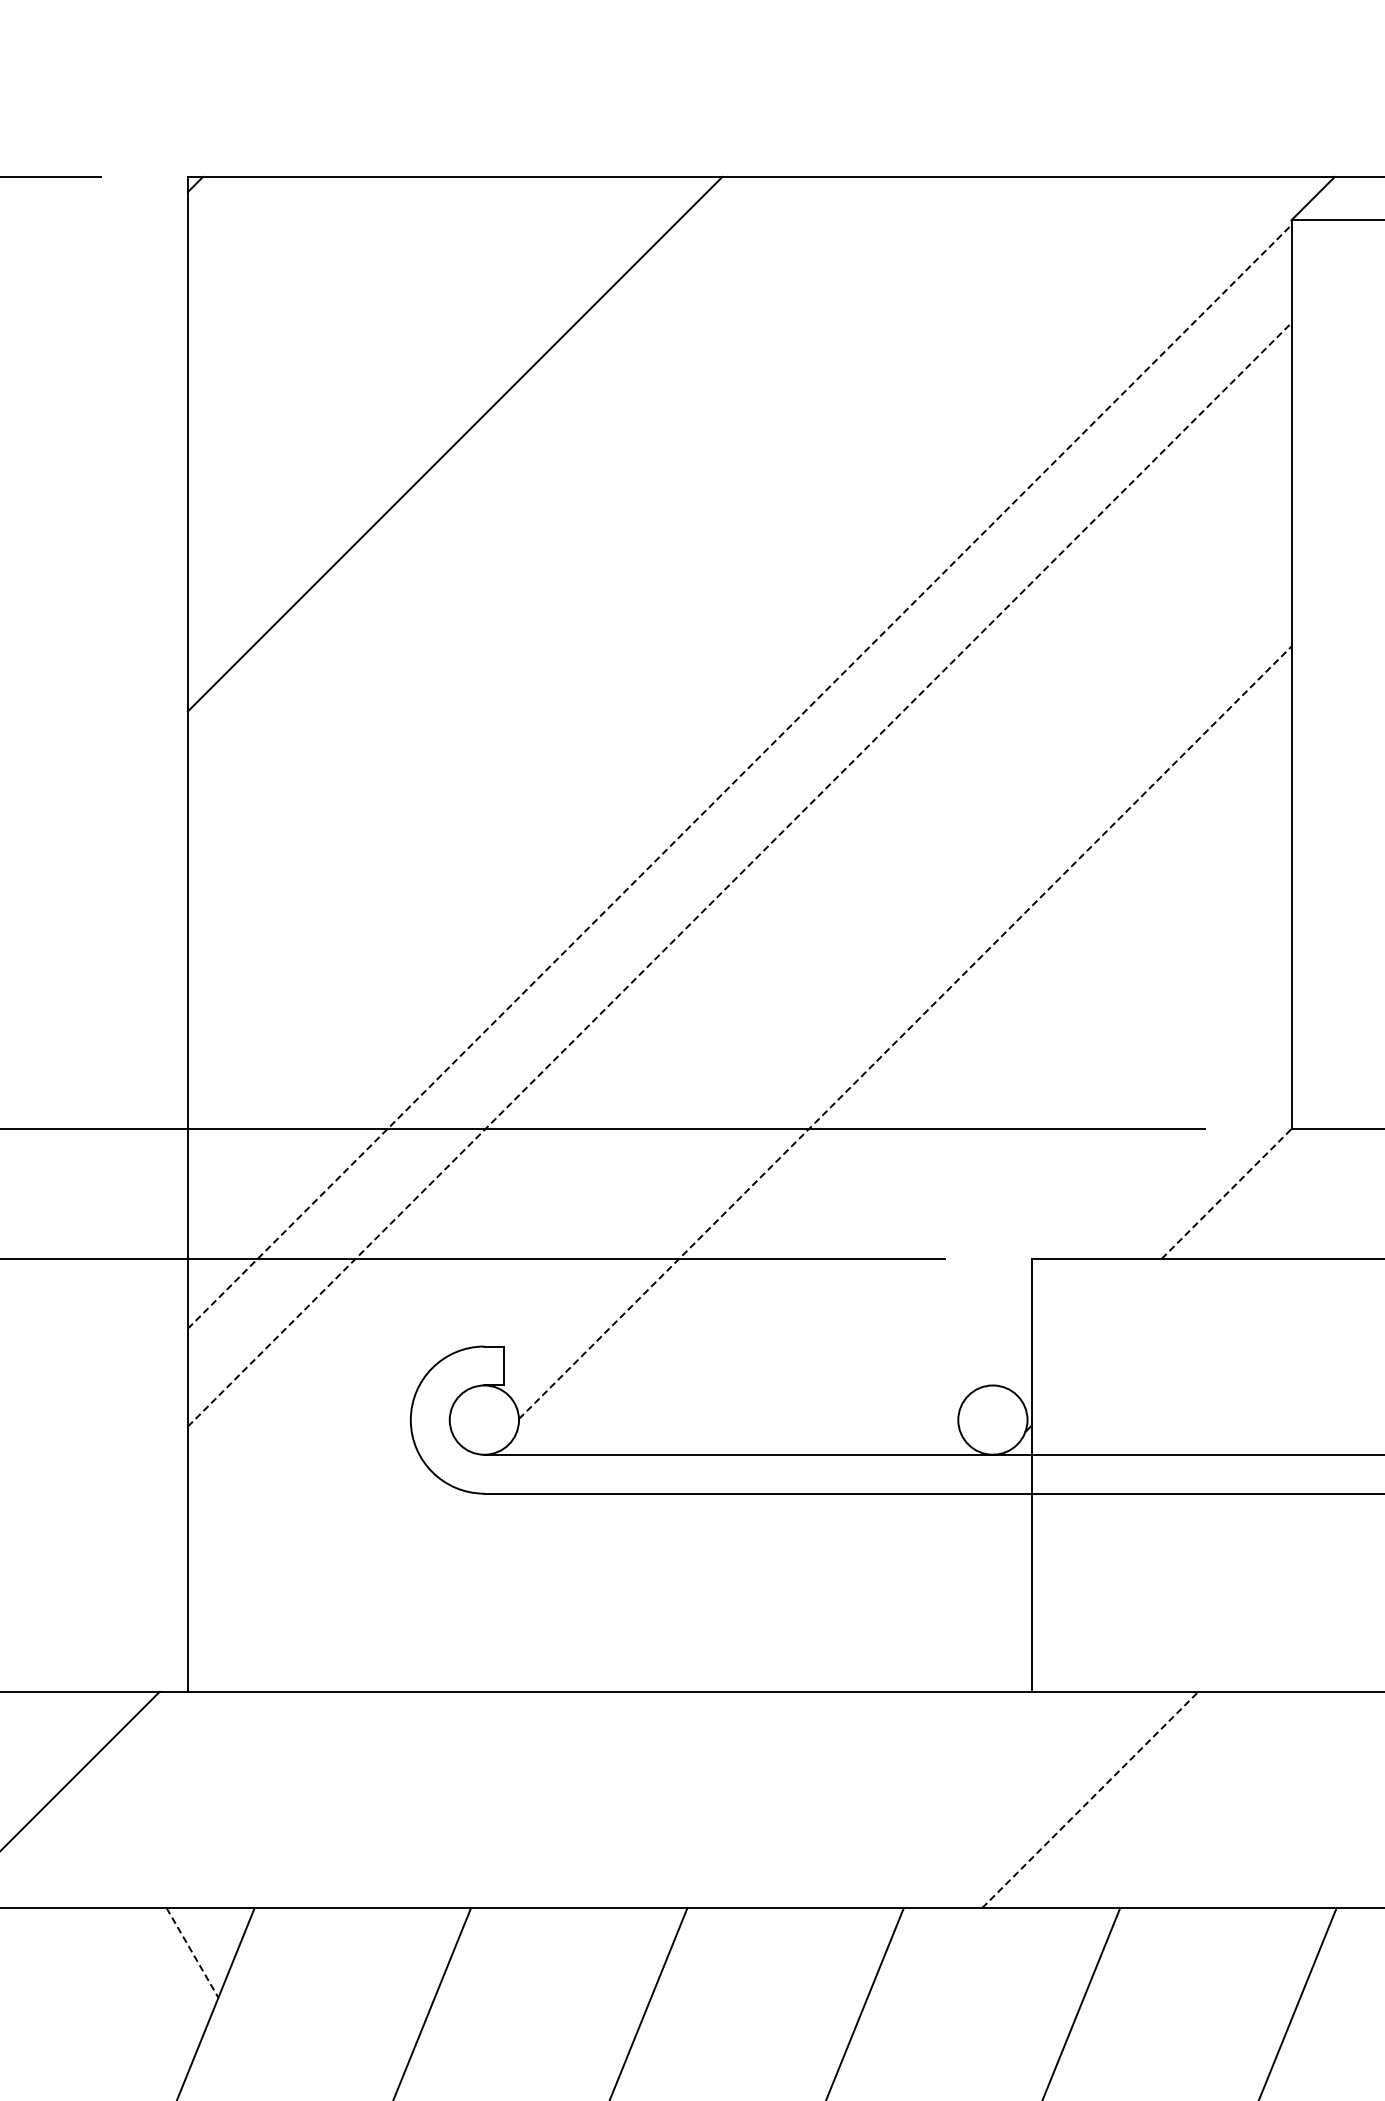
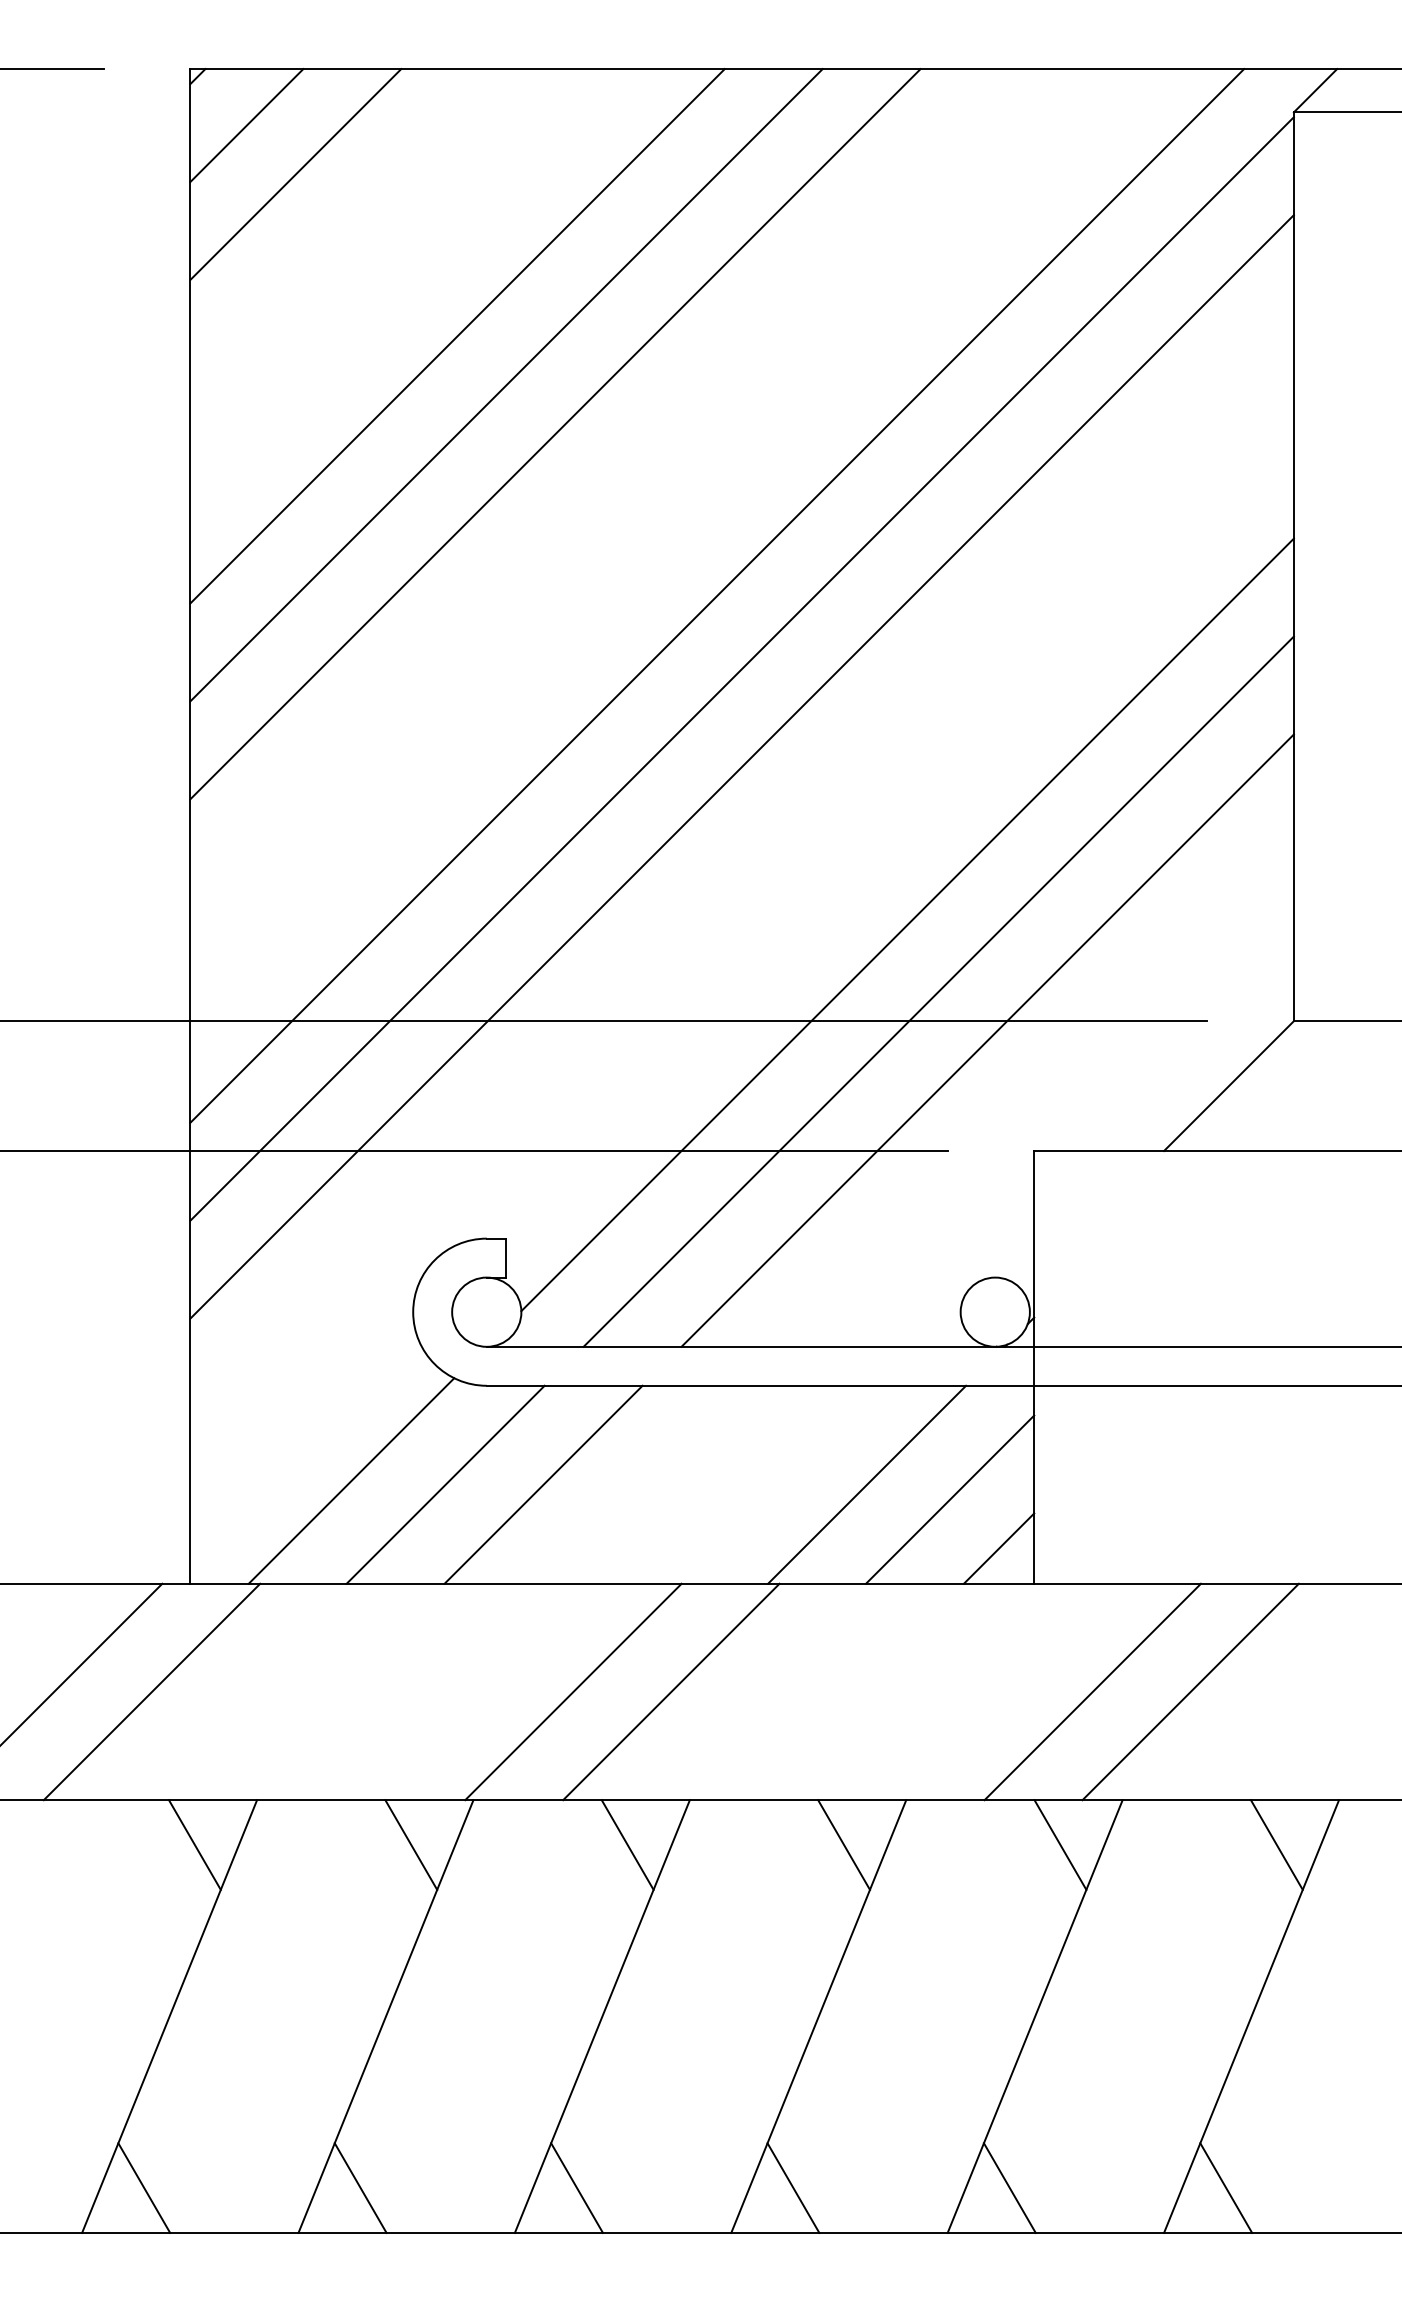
line: (244, 233) -> (246, 125), added
line: (293, 282) -> (295, 174), added
line: (504, 493) -> (506, 385), added
line: (553, 542) -> (555, 434), added
line: (715, 703) -> (717, 595), added
line: (740, 776) -> (742, 668), dashed -> solid
line: (740, 874) -> (742, 766), dashed -> solid
line: (906, 1032) -> (908, 924), dashed -> solid
line: (936, 1099) -> (938, 991), added
line: (985, 1148) -> (987, 1040), added
line: (1226, 1194) -> (1228, 1086), dashed -> solid
line: (349, 1588) -> (351, 1480), added
line: (443, 1592) -> (445, 1484), added
line: (541, 1592) -> (543, 1484), added
line: (865, 1592) -> (867, 1484), added
line: (948, 1607) -> (950, 1499), added
line: (996, 1656) -> (998, 1548), added
line: (149, 1799) -> (151, 1691), added
line: (571, 1799) -> (573, 1691), added
line: (669, 1799) -> (671, 1691), added
line: (1091, 1799) -> (1093, 1691), dashed -> solid
line: (1188, 1799) -> (1190, 1691), added
line: (409, 1952) -> (411, 1844), added
line: (625, 1952) -> (627, 1844), added
line: (842, 1952) -> (844, 1844), added
line: (1058, 1952) -> (1060, 1844), added
line: (1274, 1952) -> (1276, 1844), added
line: (192, 1953) -> (194, 1845), dashed -> solid

